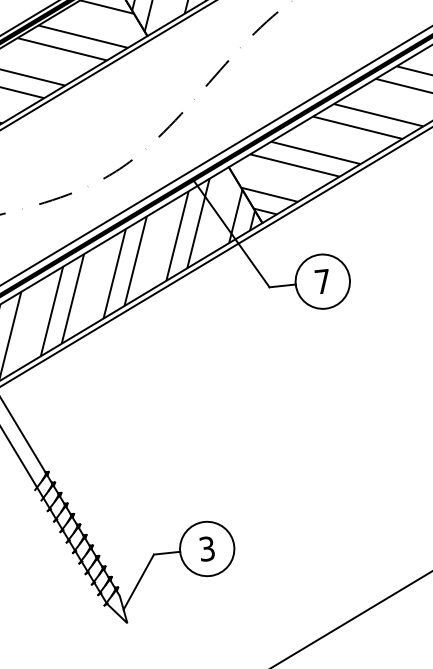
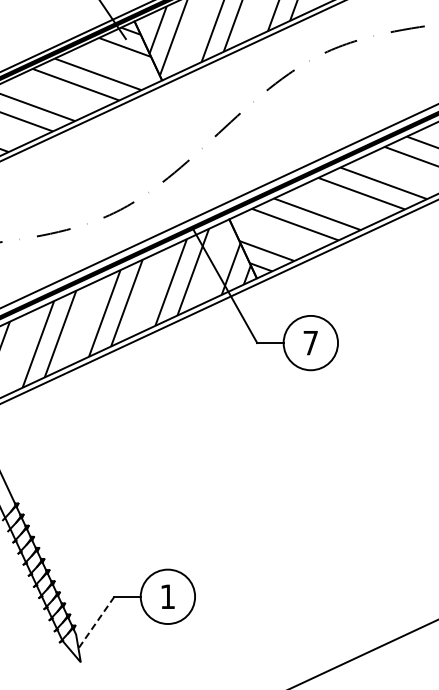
text: (206, 548) -> (167, 596), 3 -> 1
line: (138, 582) -> (96, 623), solid -> dashed

